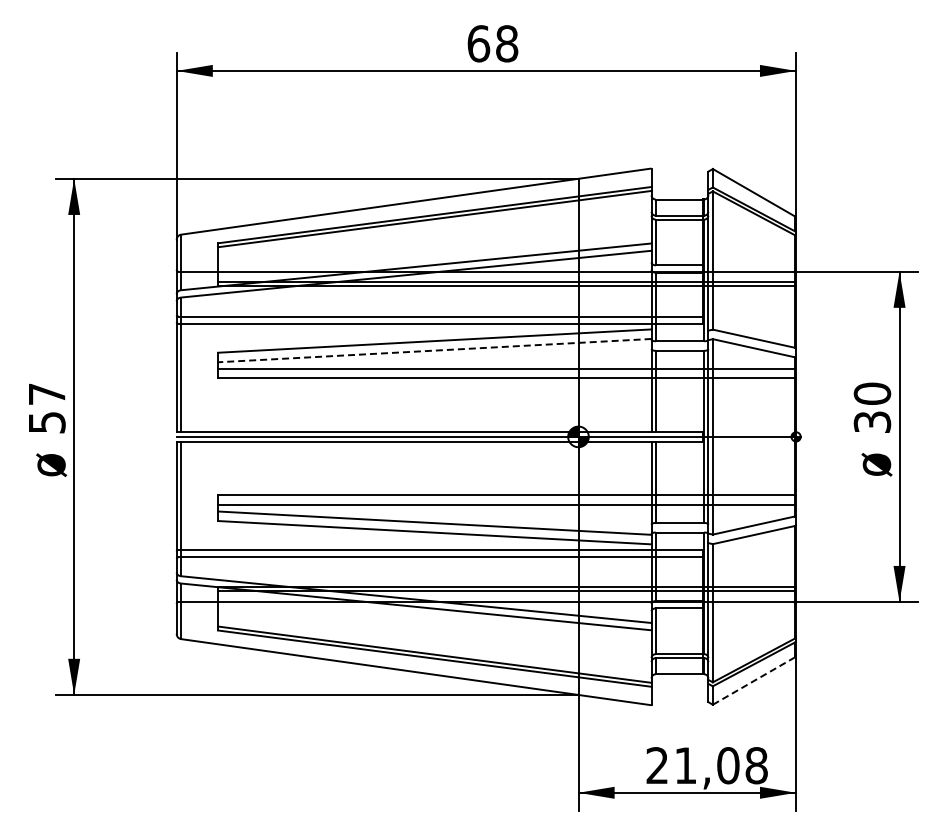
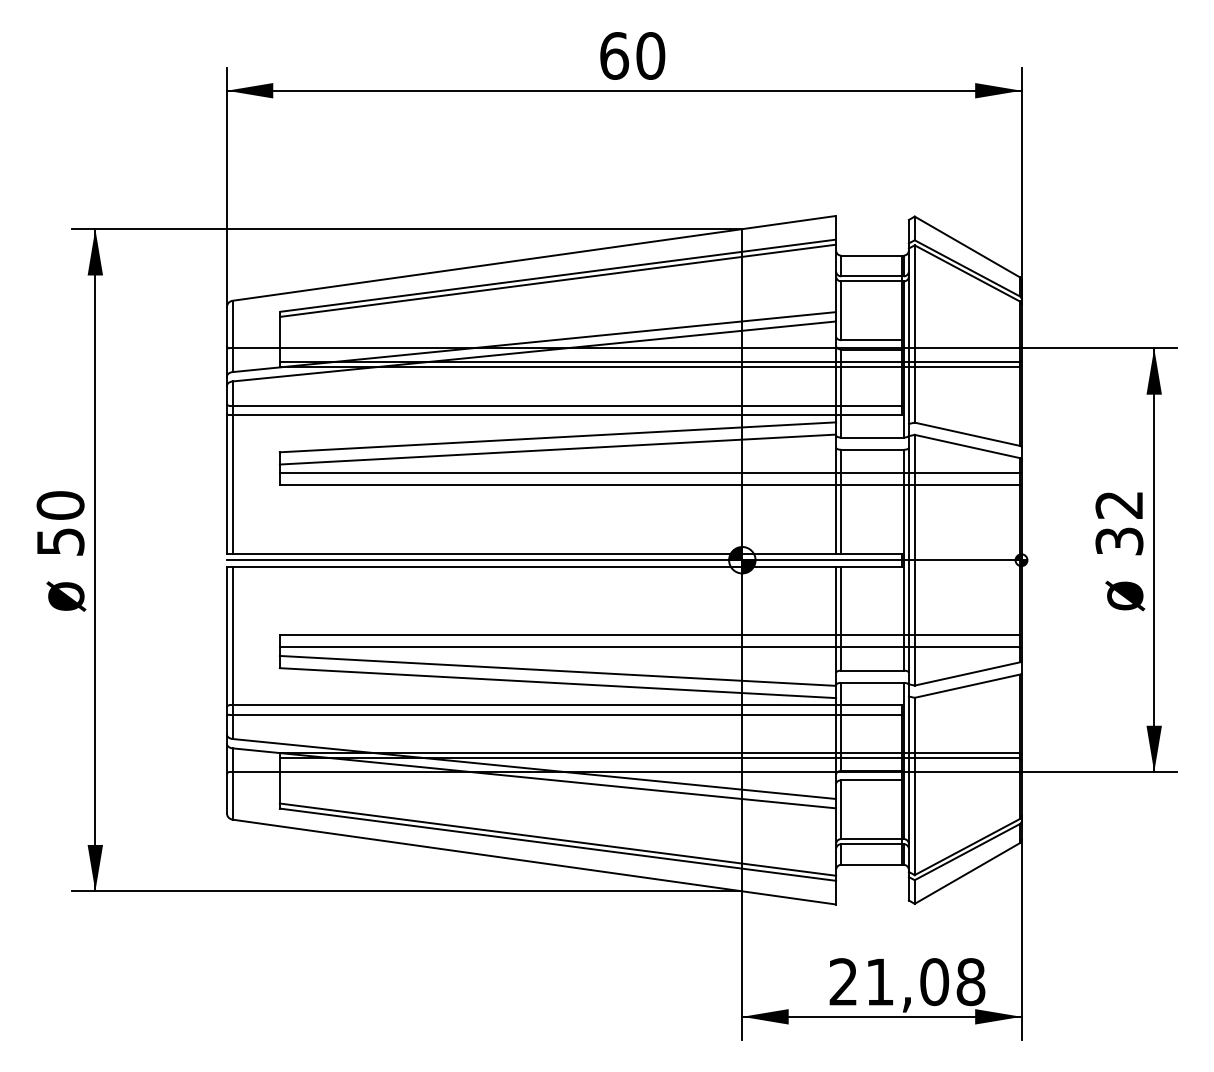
text: (507, 43) -> (651, 55), 68 -> 60
line: (434, 350) -> (557, 449), dashed -> solid
text: (872, 393) -> (1119, 504), 30 -> 32
text: (46, 394) -> (59, 505), 57 -> 50
line: (754, 680) -> (968, 872), dashed -> solid

